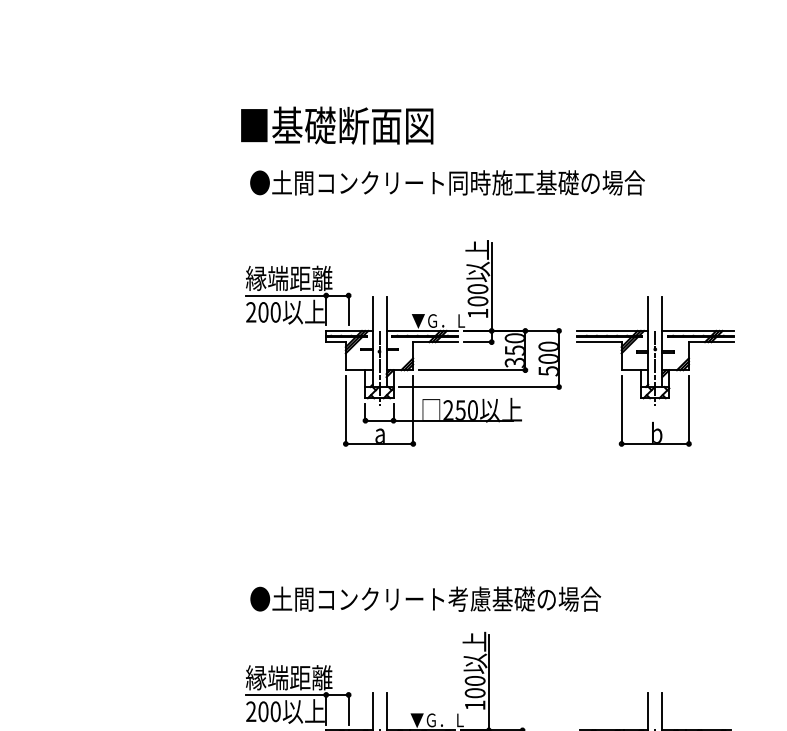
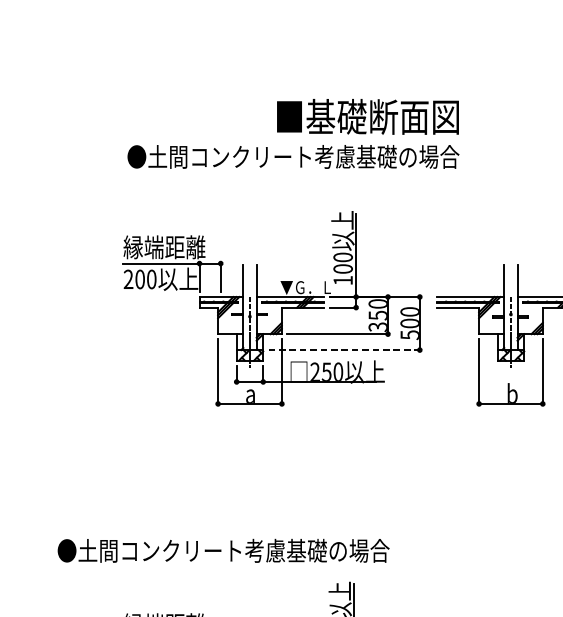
text: (337, 125) -> (368, 116), moved
text: (546, 182) -> (407, 156), ●土間コンクリート同時施工基礎の場合 -> ●土間コンクリート考慮基礎の場合
line: (479, 387) -> (344, 350), solid -> dashed
text: (425, 598) -> (223, 550), moved

